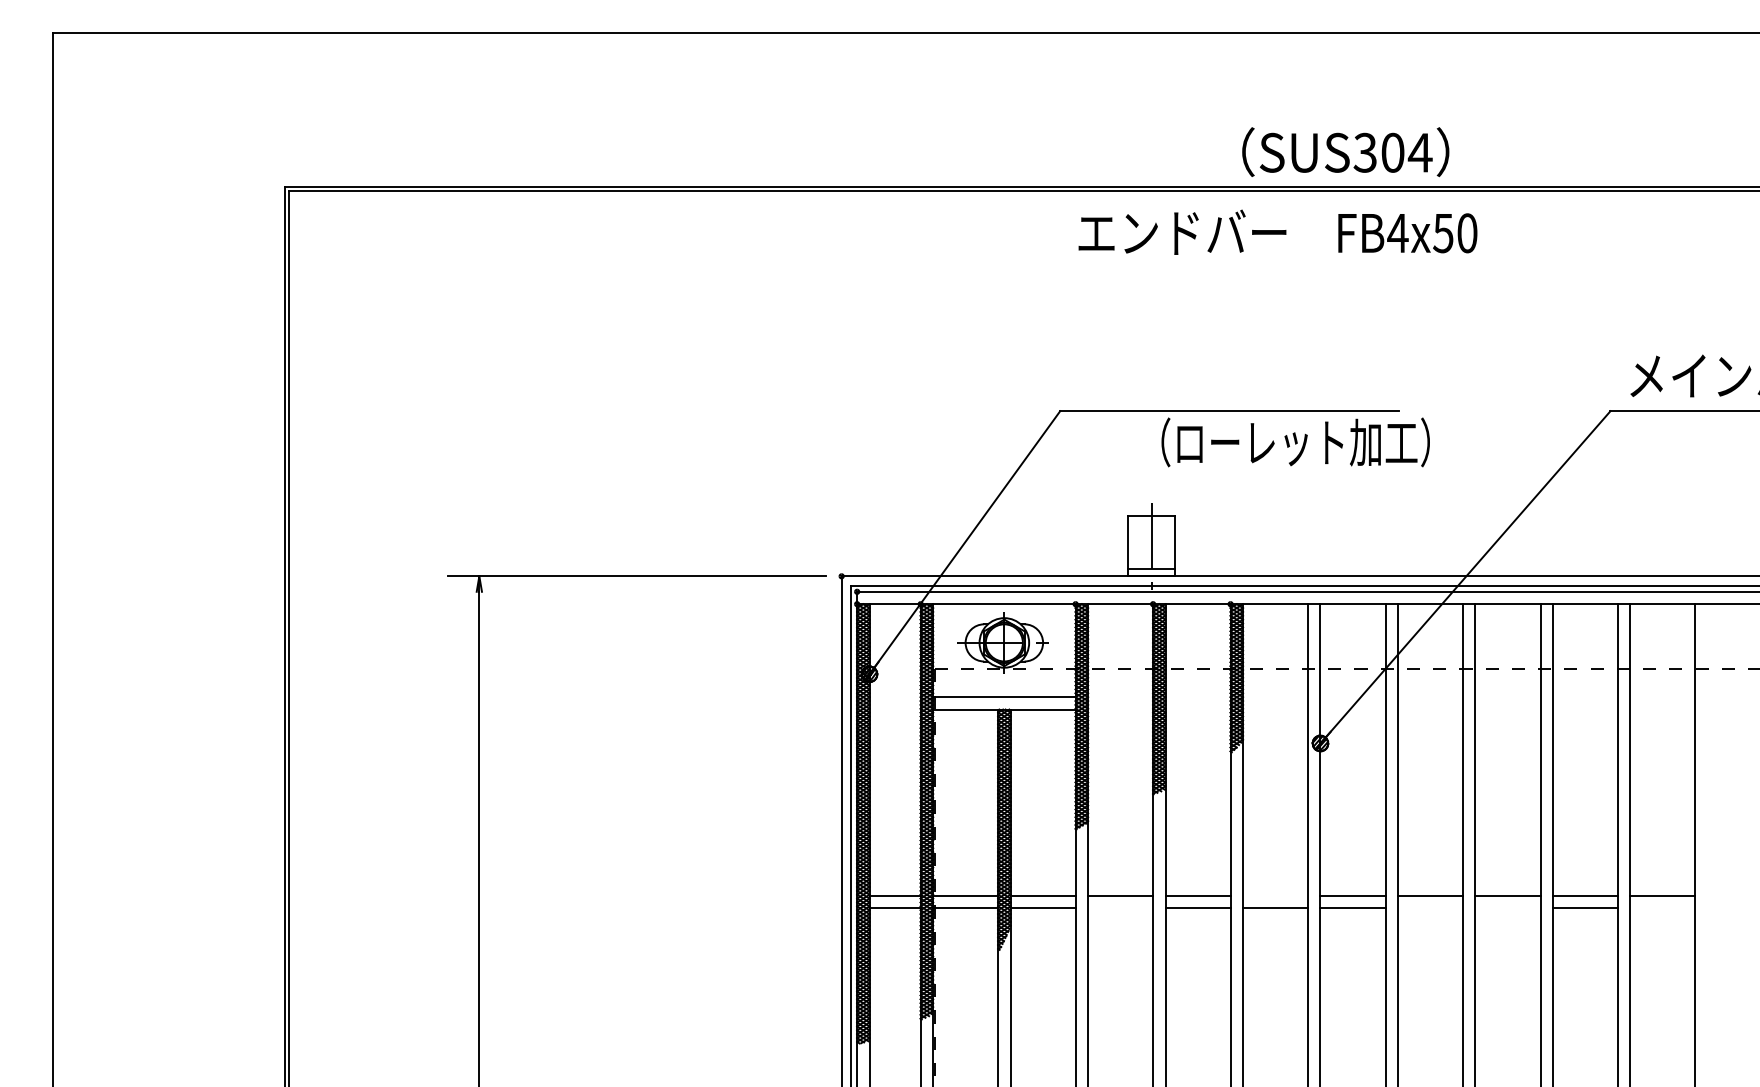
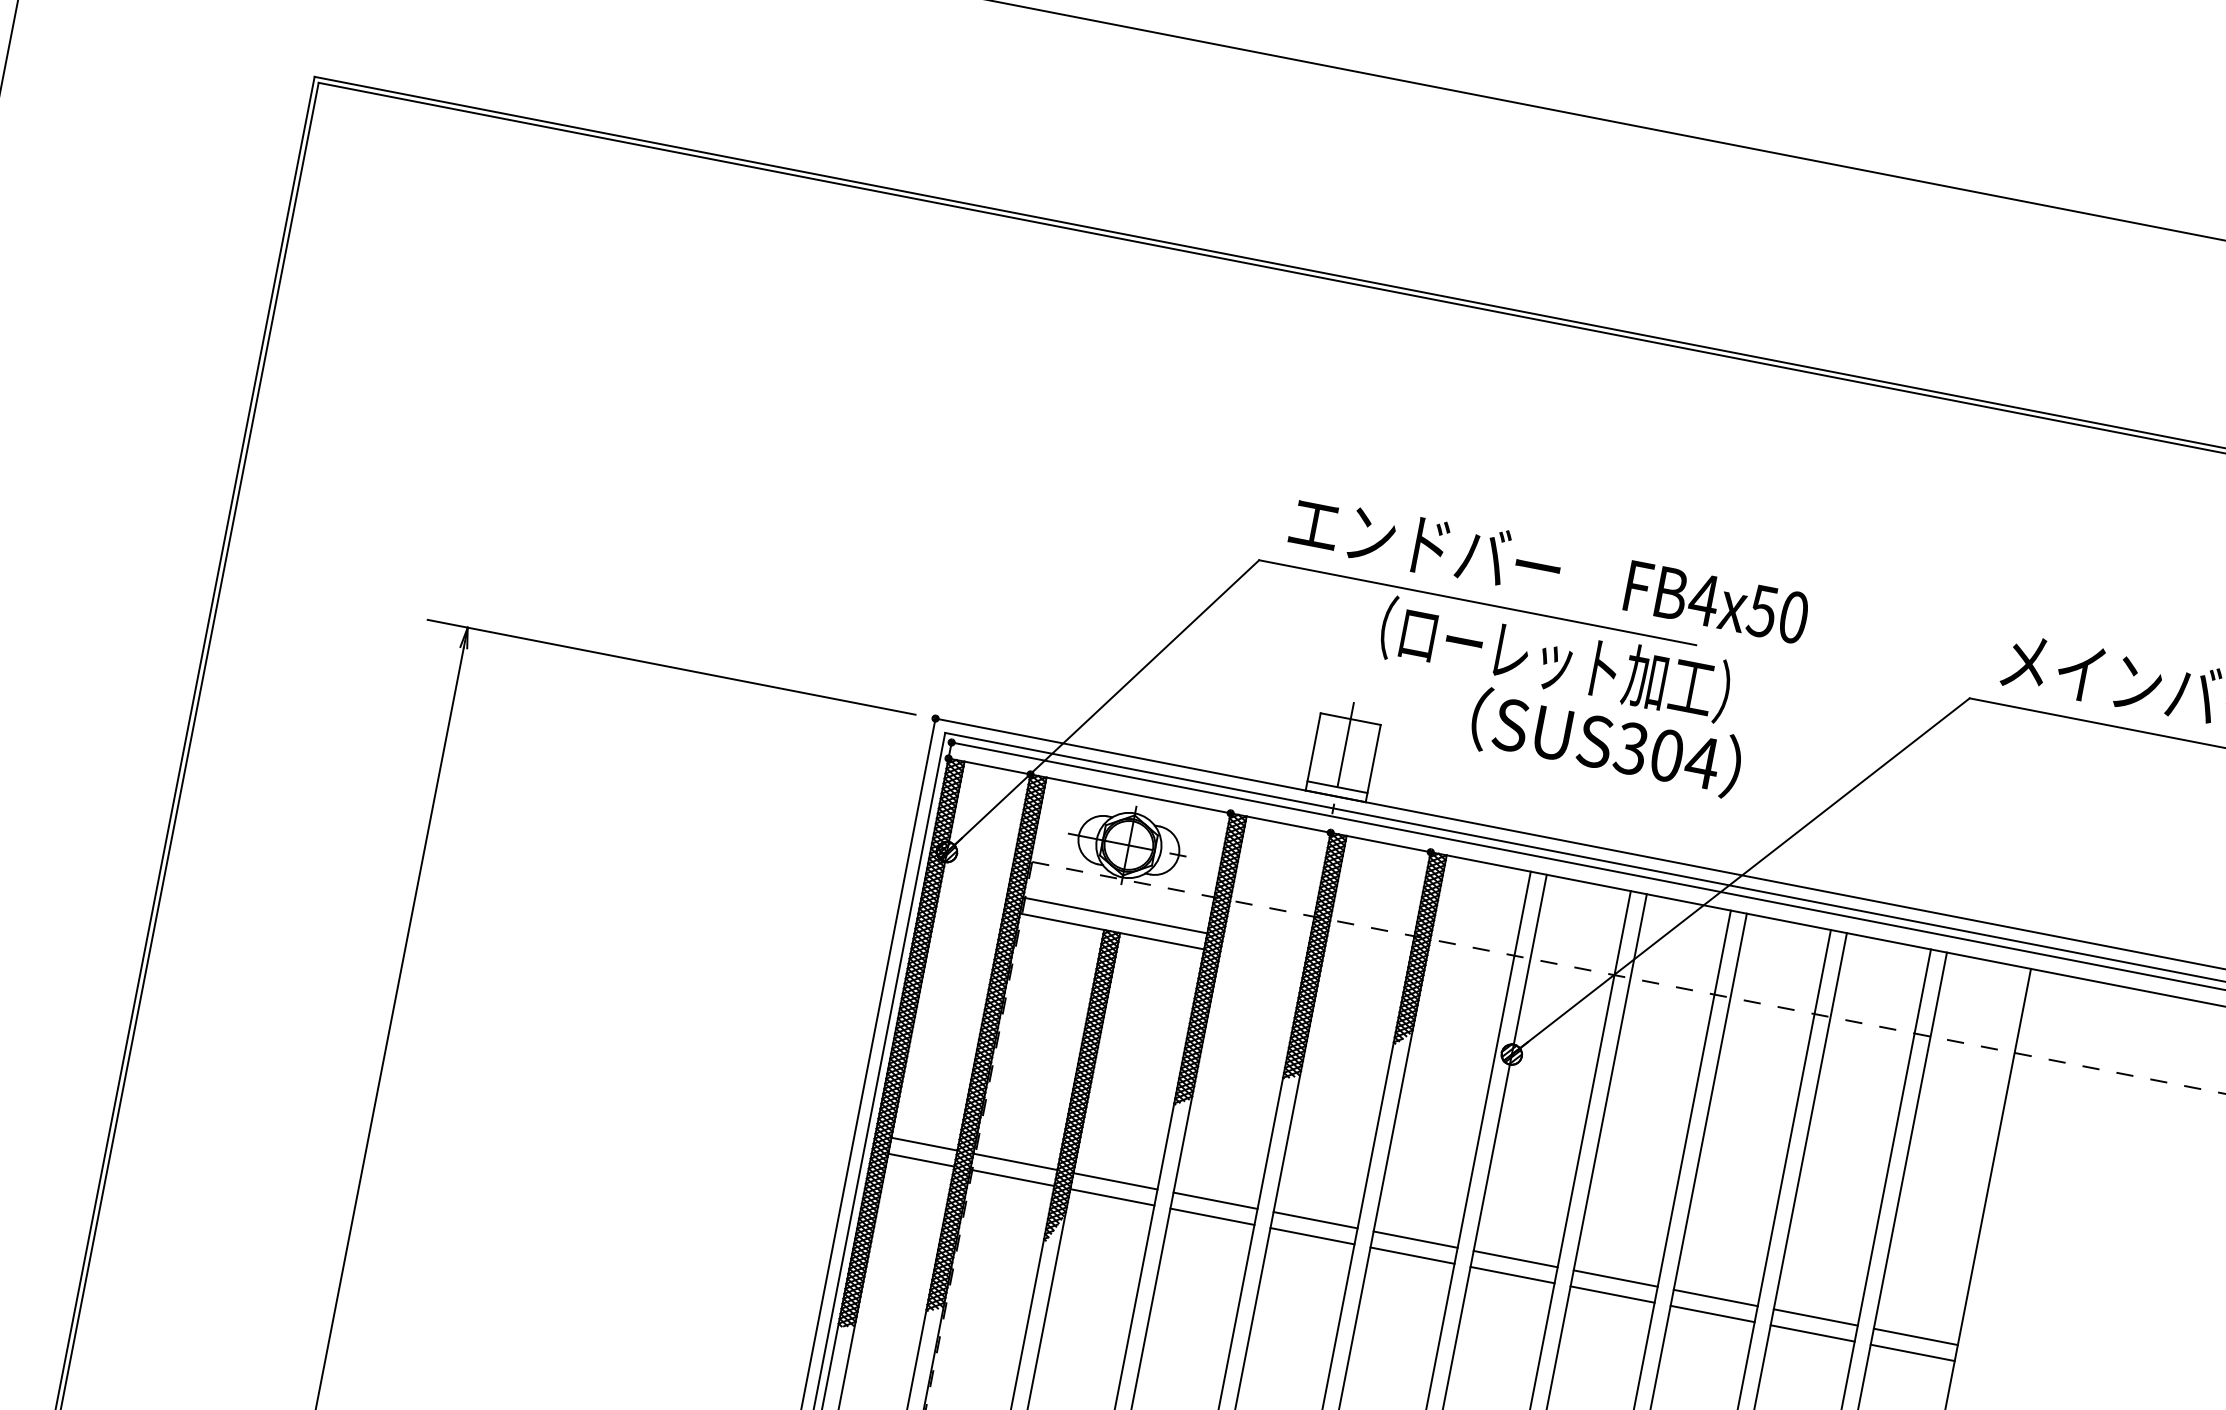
text: (1345, 152) -> (1605, 743), moved
text: (1277, 231) -> (1548, 567), moved
line: (1275, 895) -> (1415, 1239), added
line: (1120, 907) -> (1212, 1216), added
line: (1430, 907) -> (1612, 1294), added
line: (1507, 907) -> (1712, 1313), added
line: (1662, 907) -> (1912, 1352), added

